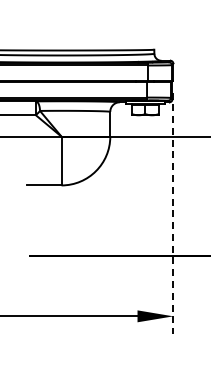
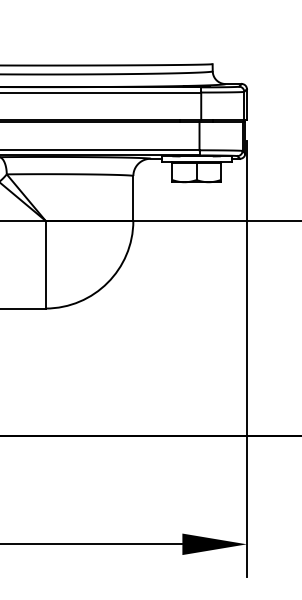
line: (173, 213) -> (247, 359), dashed -> solid

